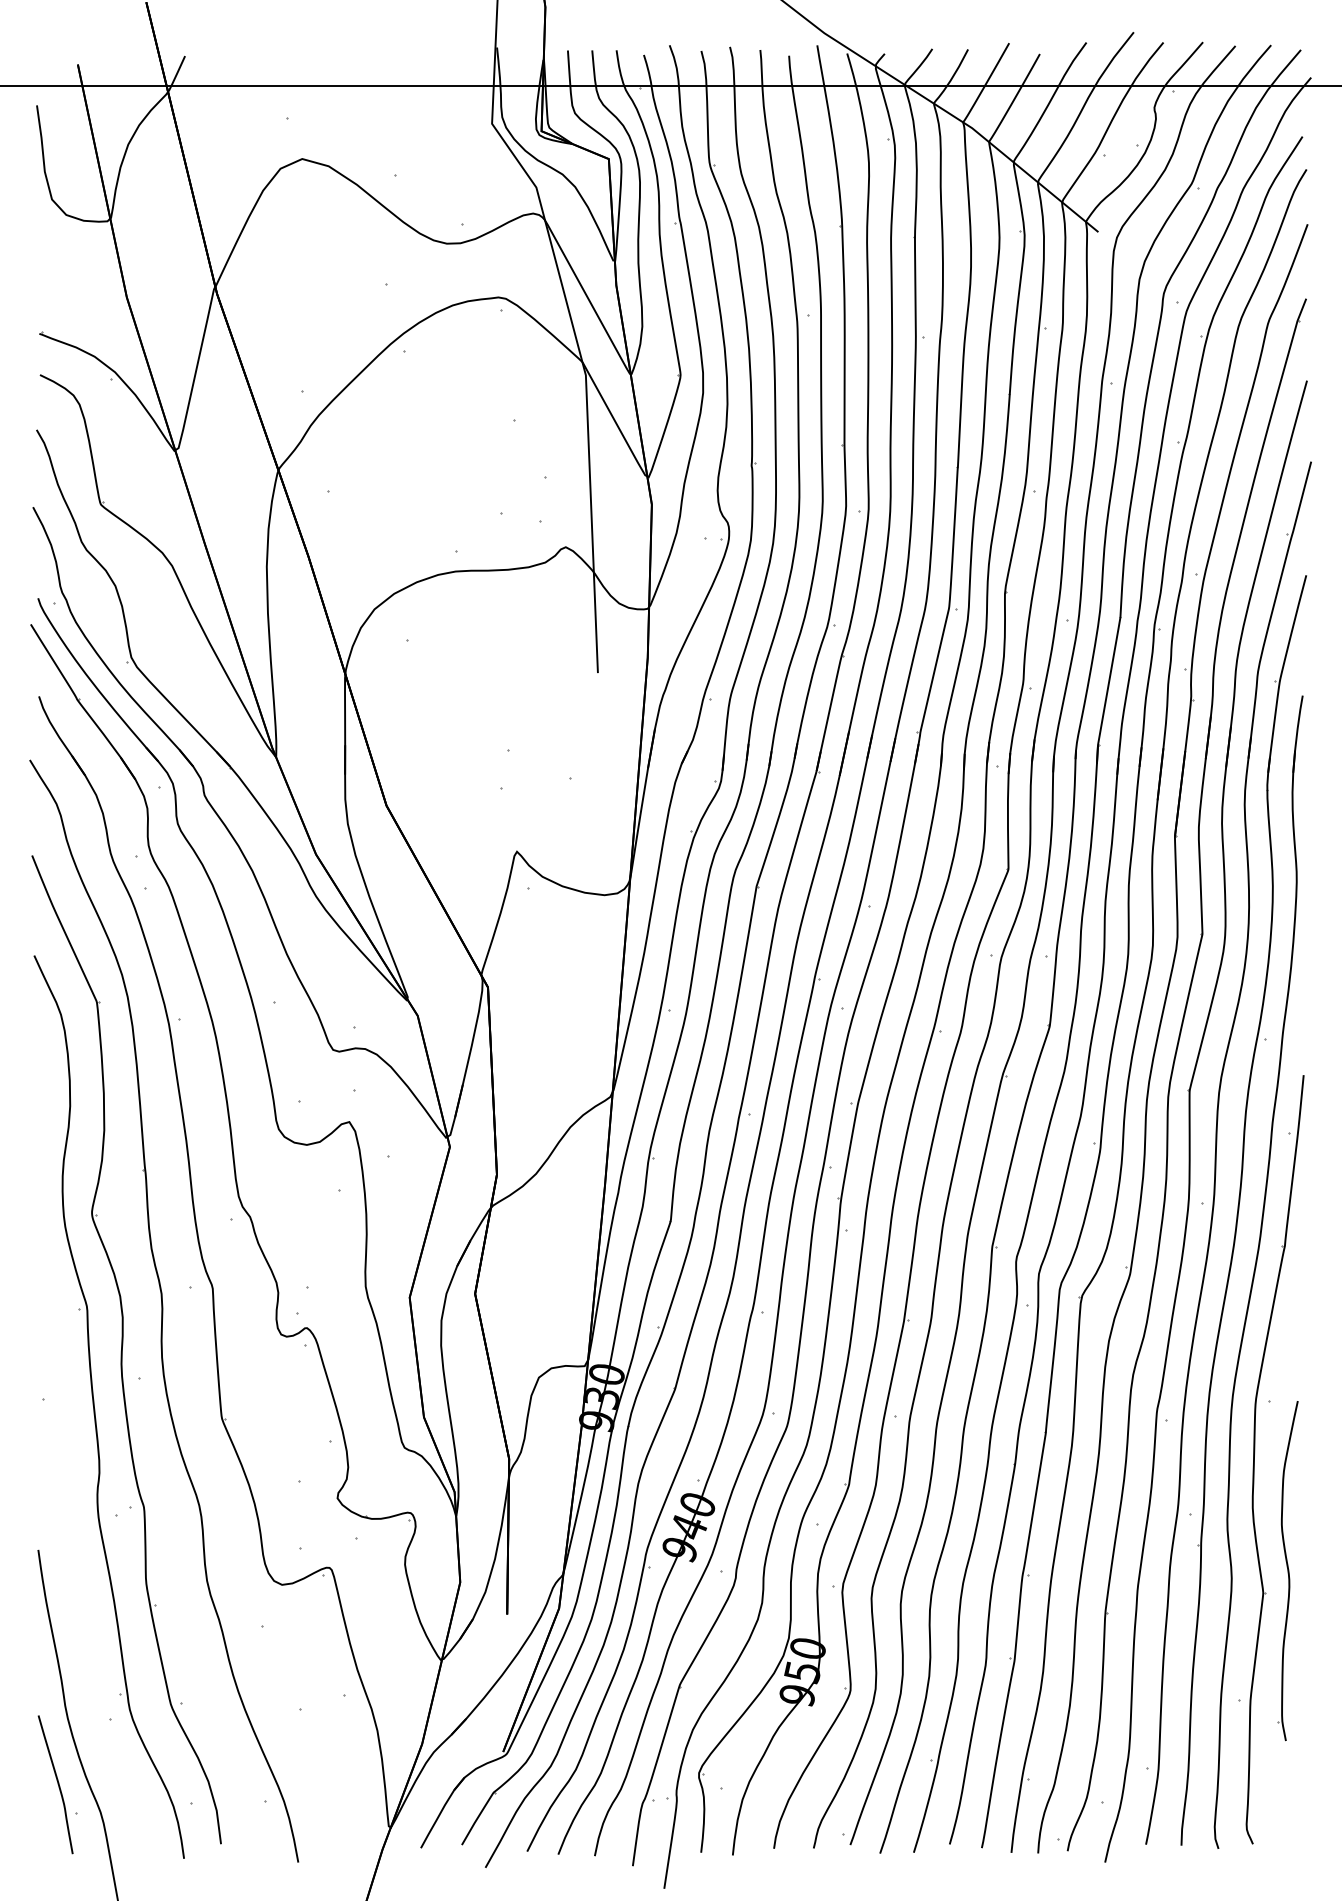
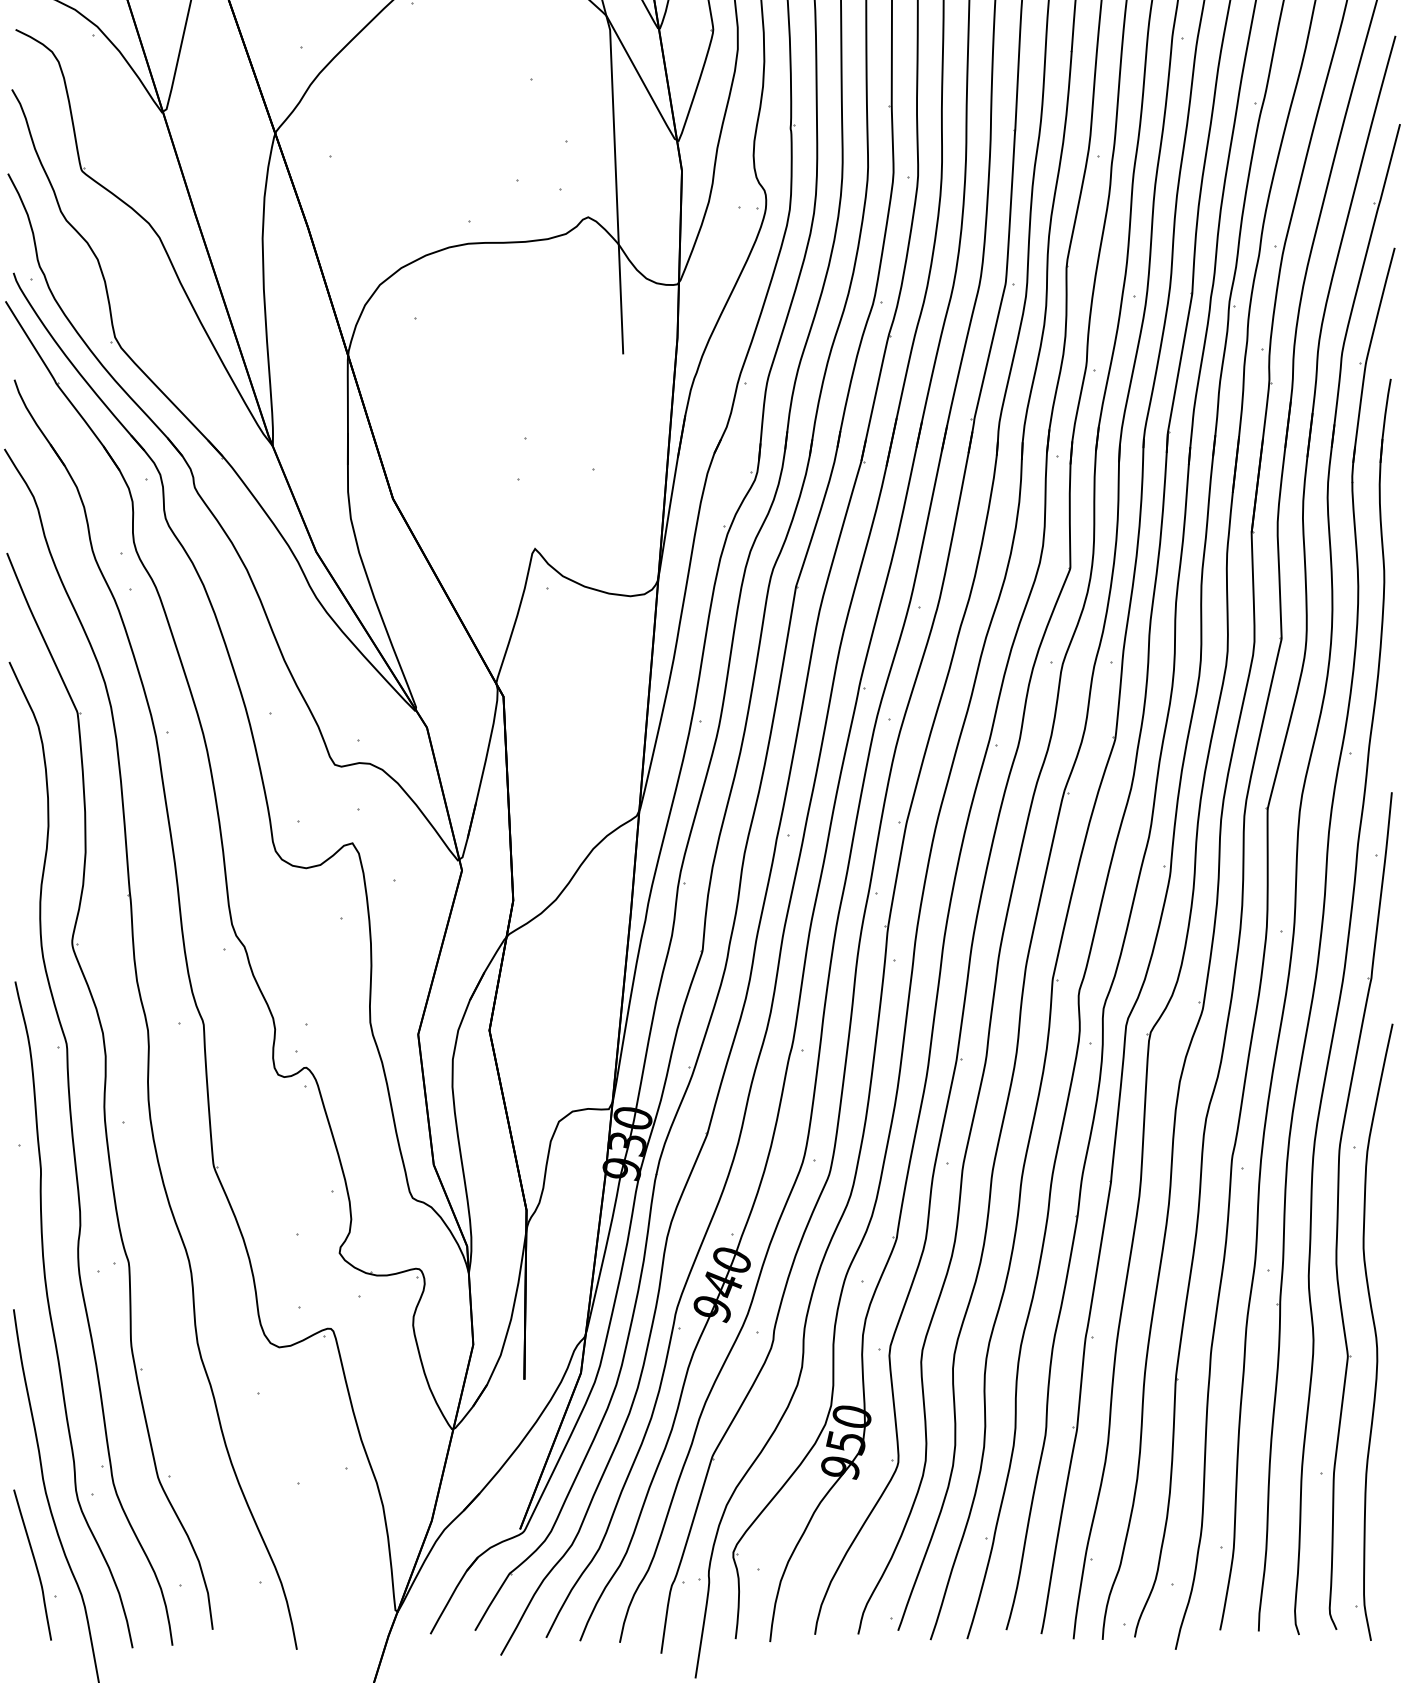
curve: (73, 1557) -> (52, 1317), added
part: (1287, 1570) -> (1374, 1331), size x1.67

